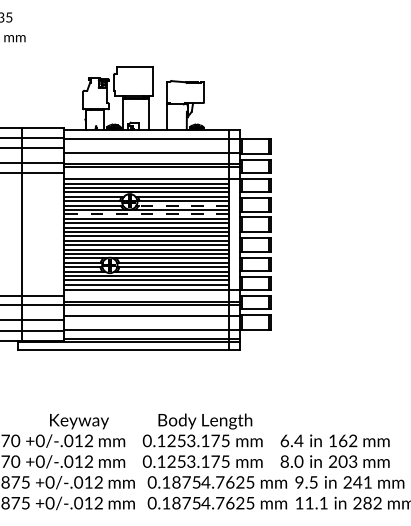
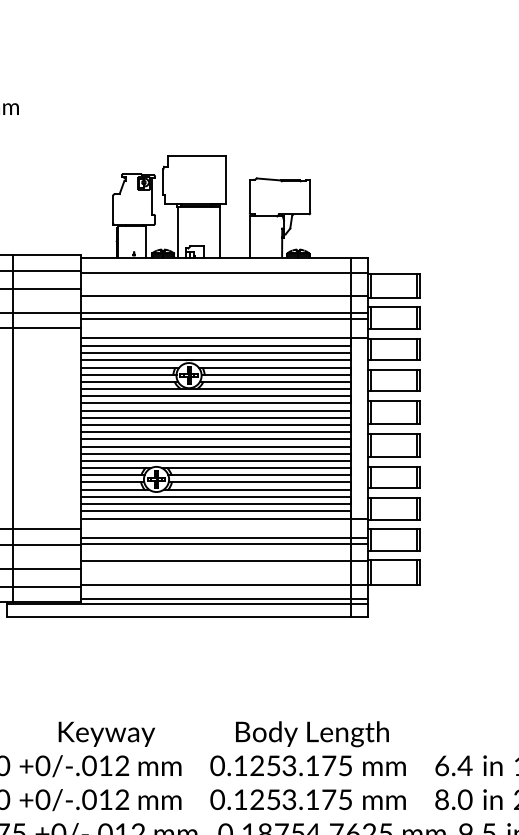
line: (183, 205) -> (276, 381), dashed -> solid
line: (146, 214) -> (216, 396), dashed -> solid

